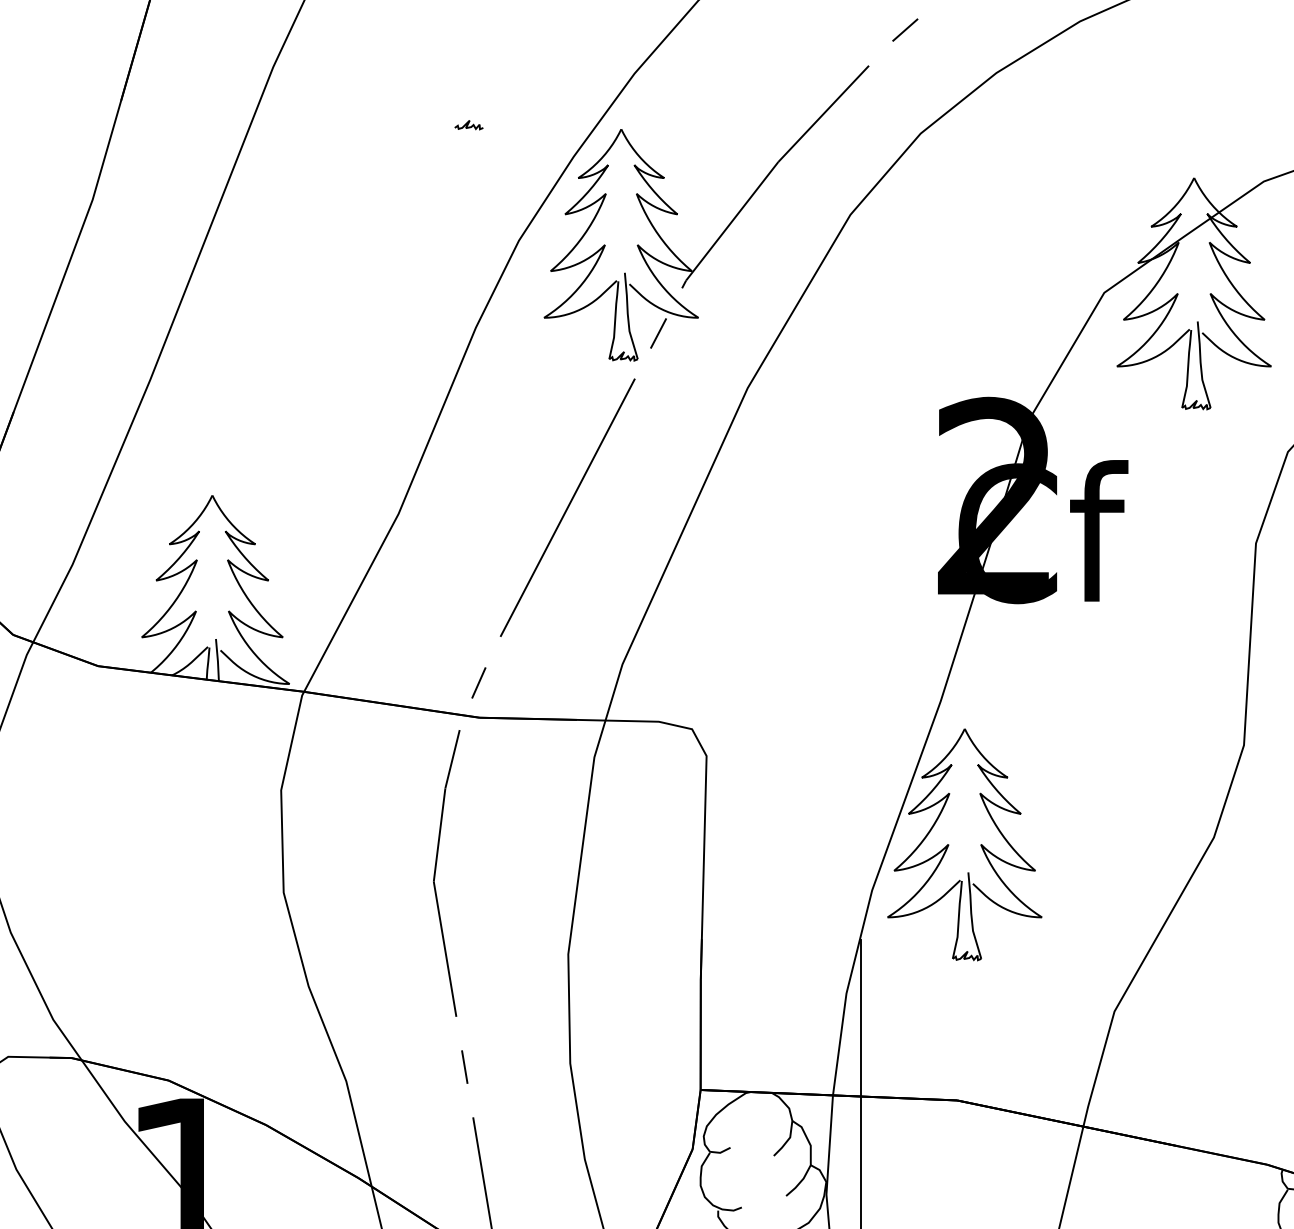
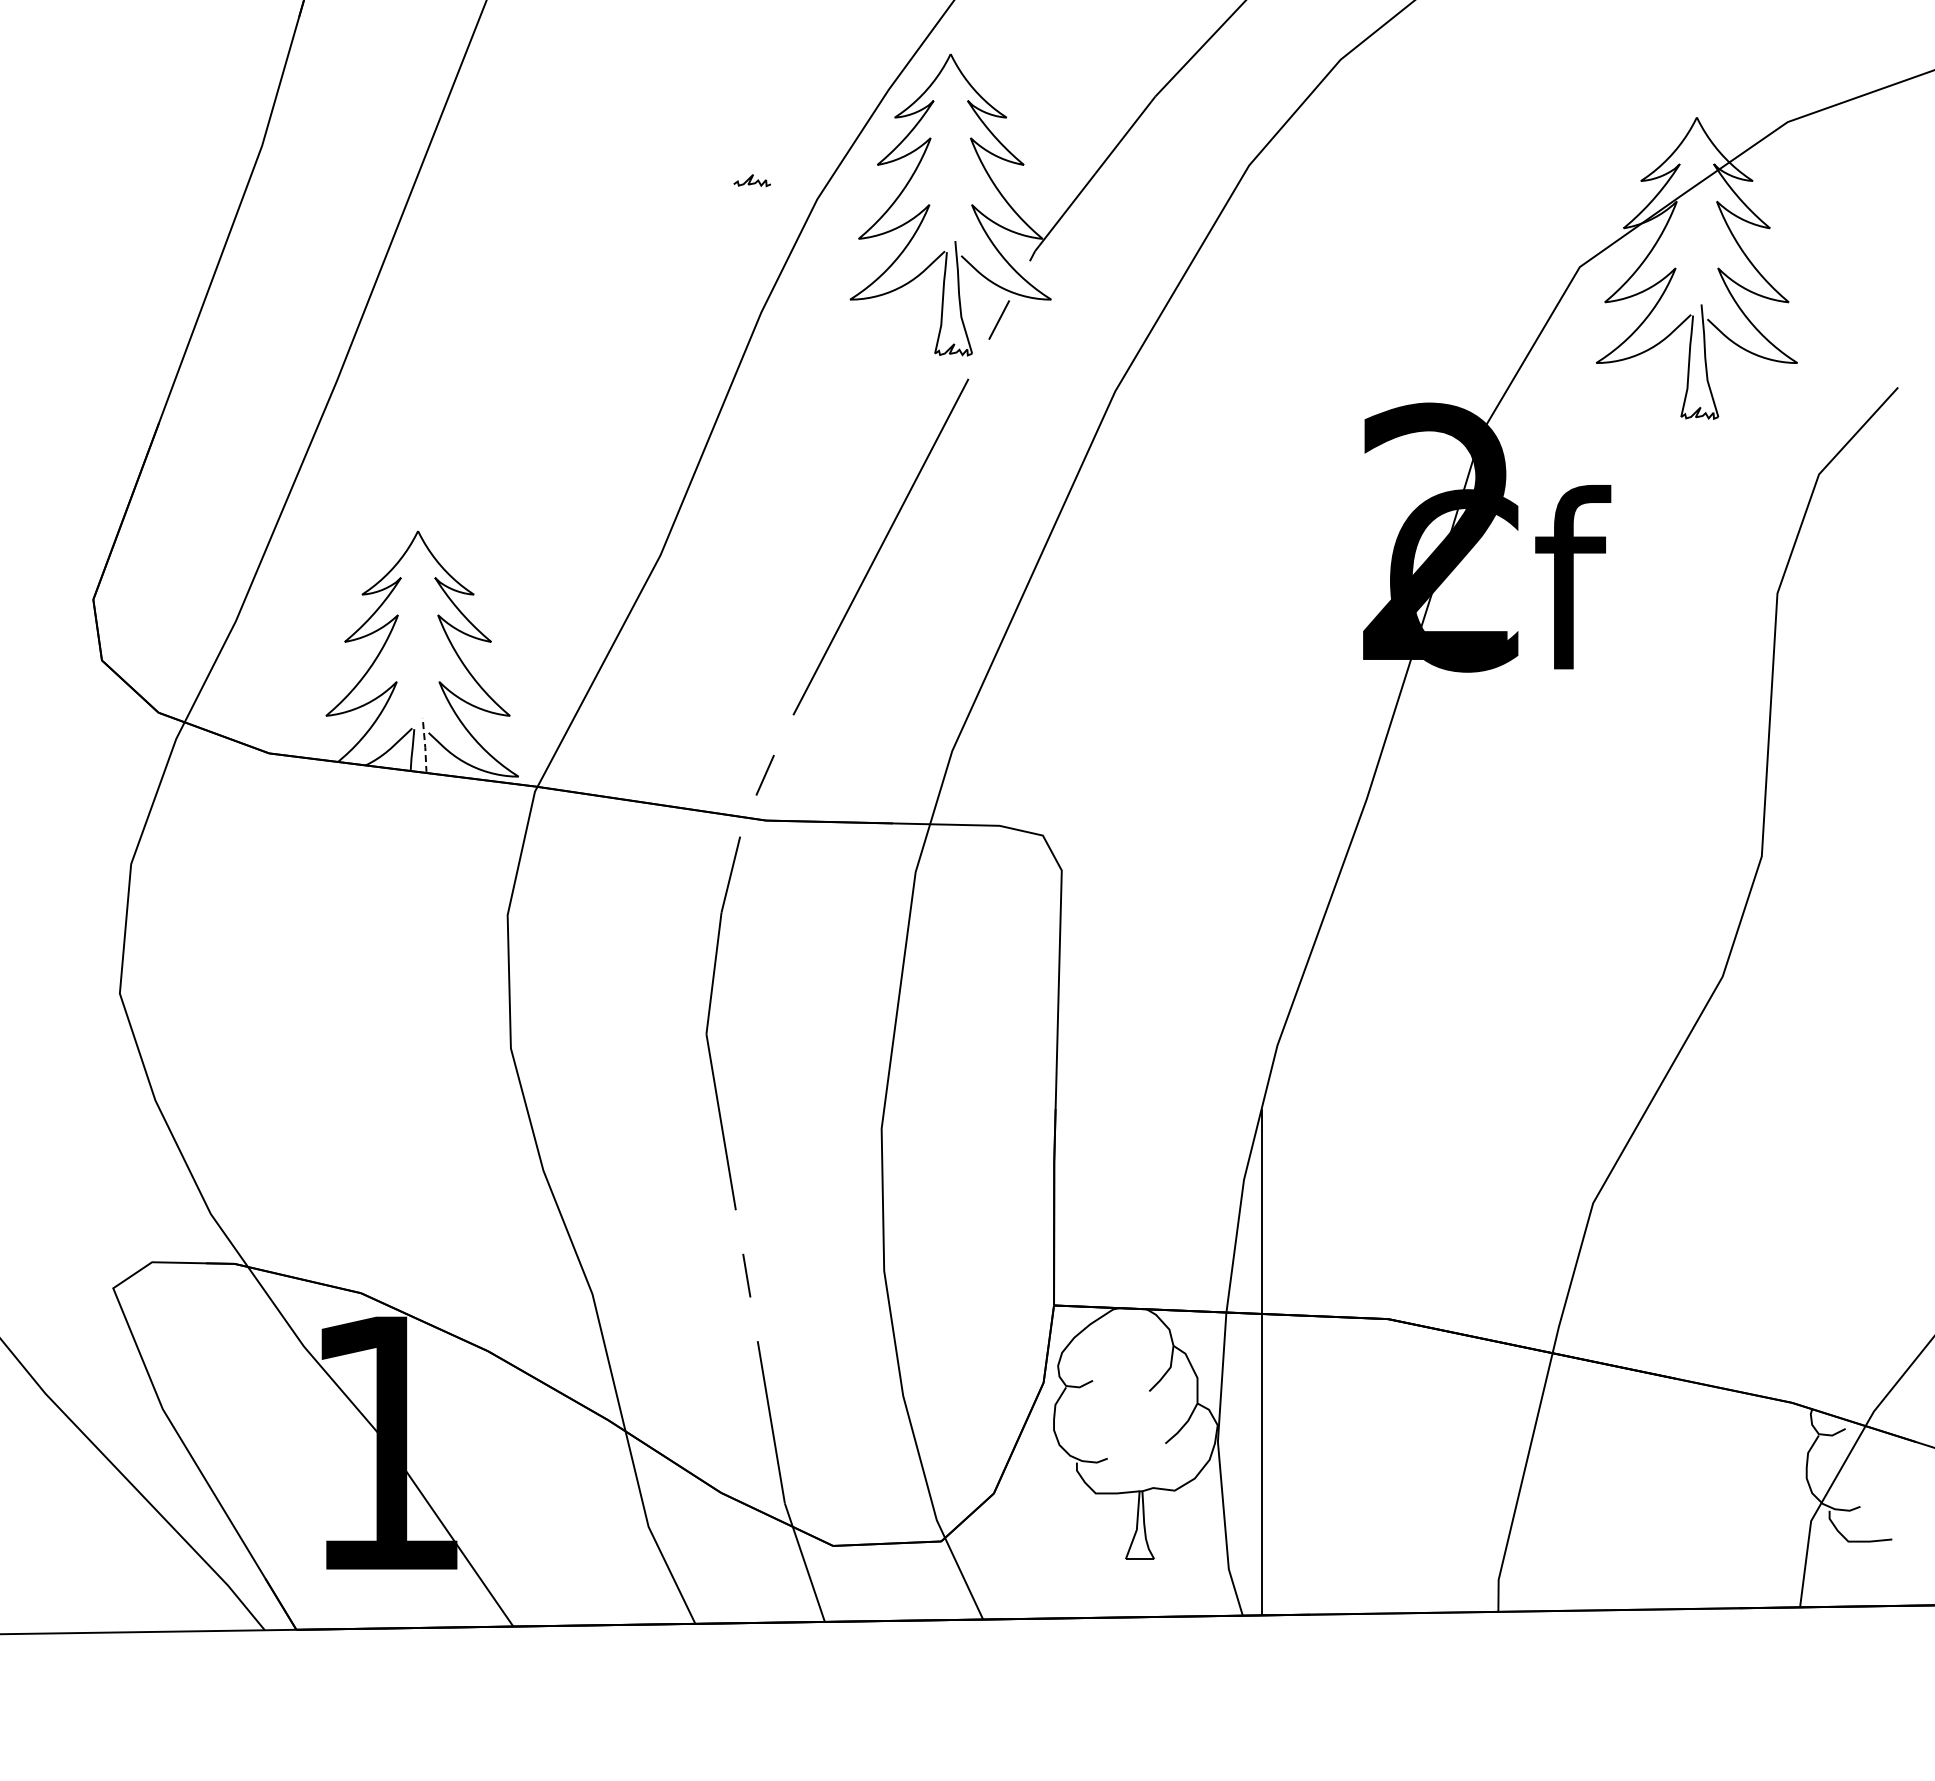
curve: (468, 124) -> (751, 180), moved
line: (218, 660) -> (425, 746), solid -> dashed
part: (980, 845) -> (1418, 986), removed

